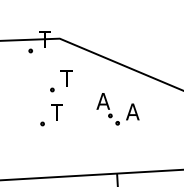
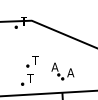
part: (55, 98) -> (29, 70), moved
part: (117, 109) -> (62, 71), moved

